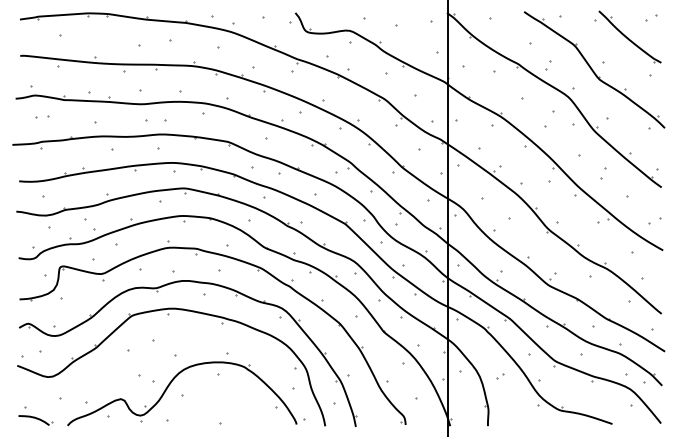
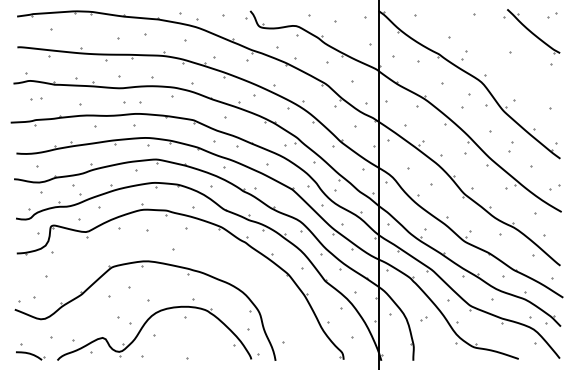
part: (594, 69) -> (503, 58), removed
part: (157, 292) -> (133, 247), removed

